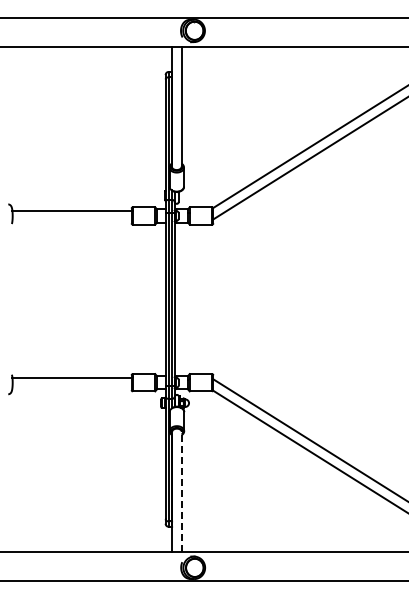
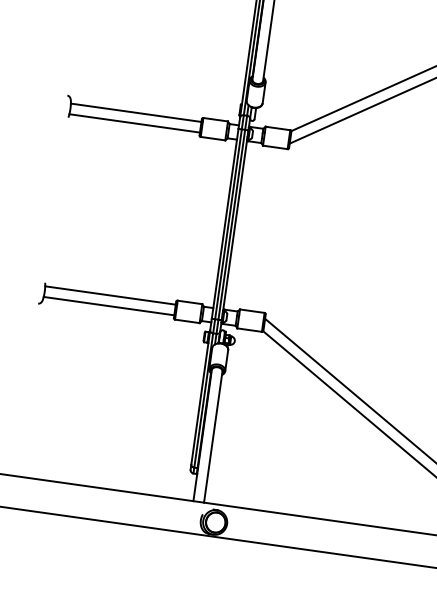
line: (71, 220) -> (134, 122), added
line: (71, 387) -> (108, 305), added
line: (181, 491) -> (212, 436), dashed -> solid

